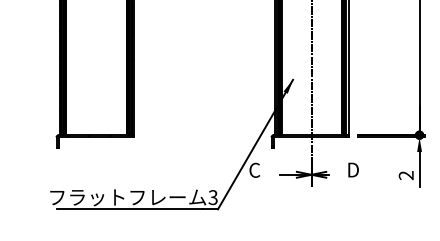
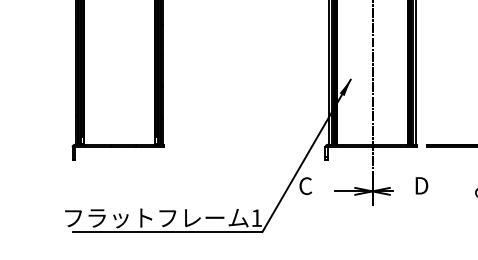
text: (212, 197) -> (256, 218), 3 -> 1

